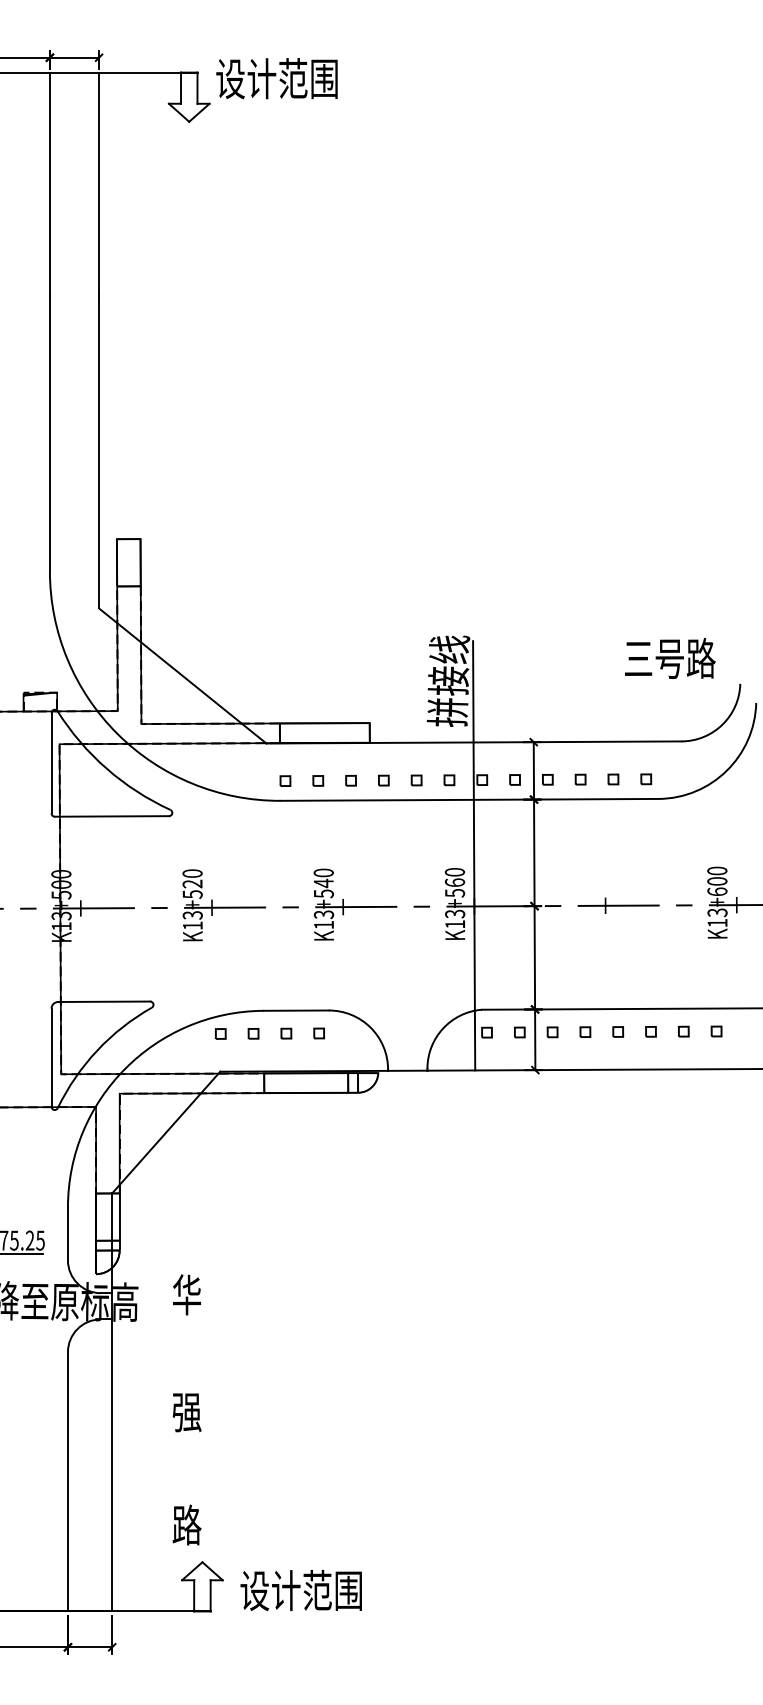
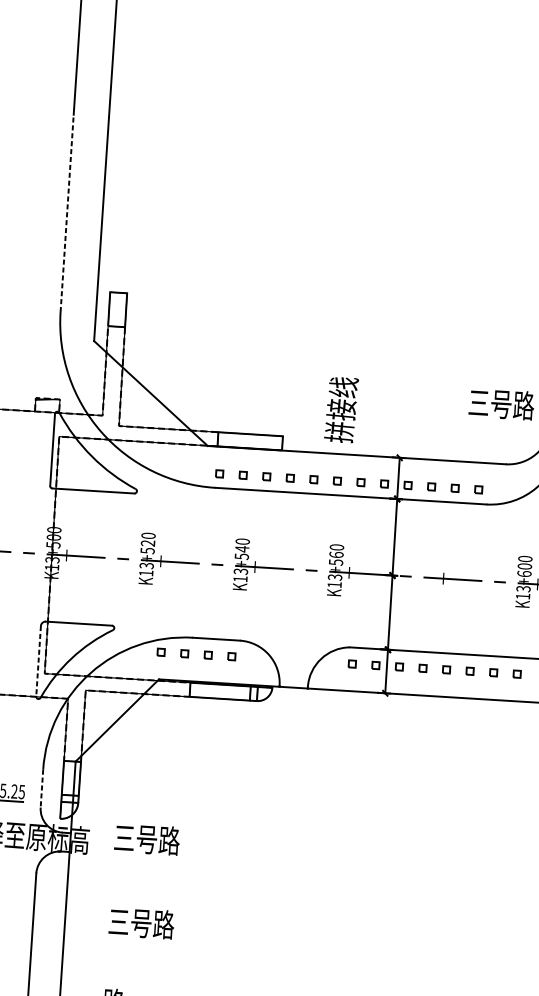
line: (49, 433) -> (66, 213), solid -> dashed
line: (474, 855) -> (351, 536), removed
line: (51, 1058) -> (38, 661), solid -> dashed
line: (67, 1234) -> (41, 788), solid -> dashed
text: (218, 1294) -> (147, 839), 华 -> 三号路
text: (218, 1411) -> (141, 923), 强 -> 三号路

